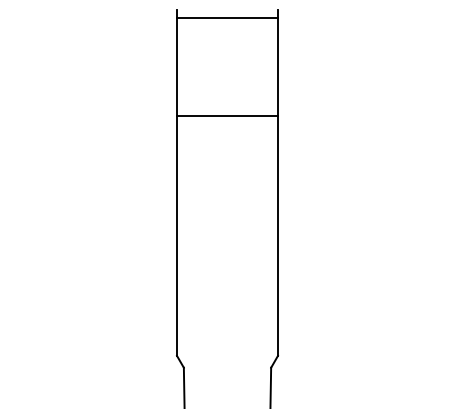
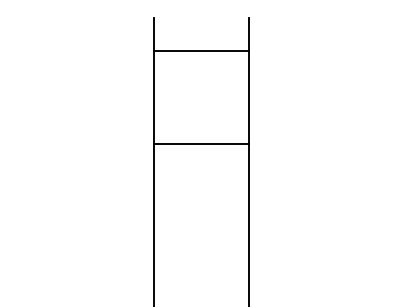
line: (227, 18) -> (201, 51), moved
line: (227, 116) -> (201, 144), moved

